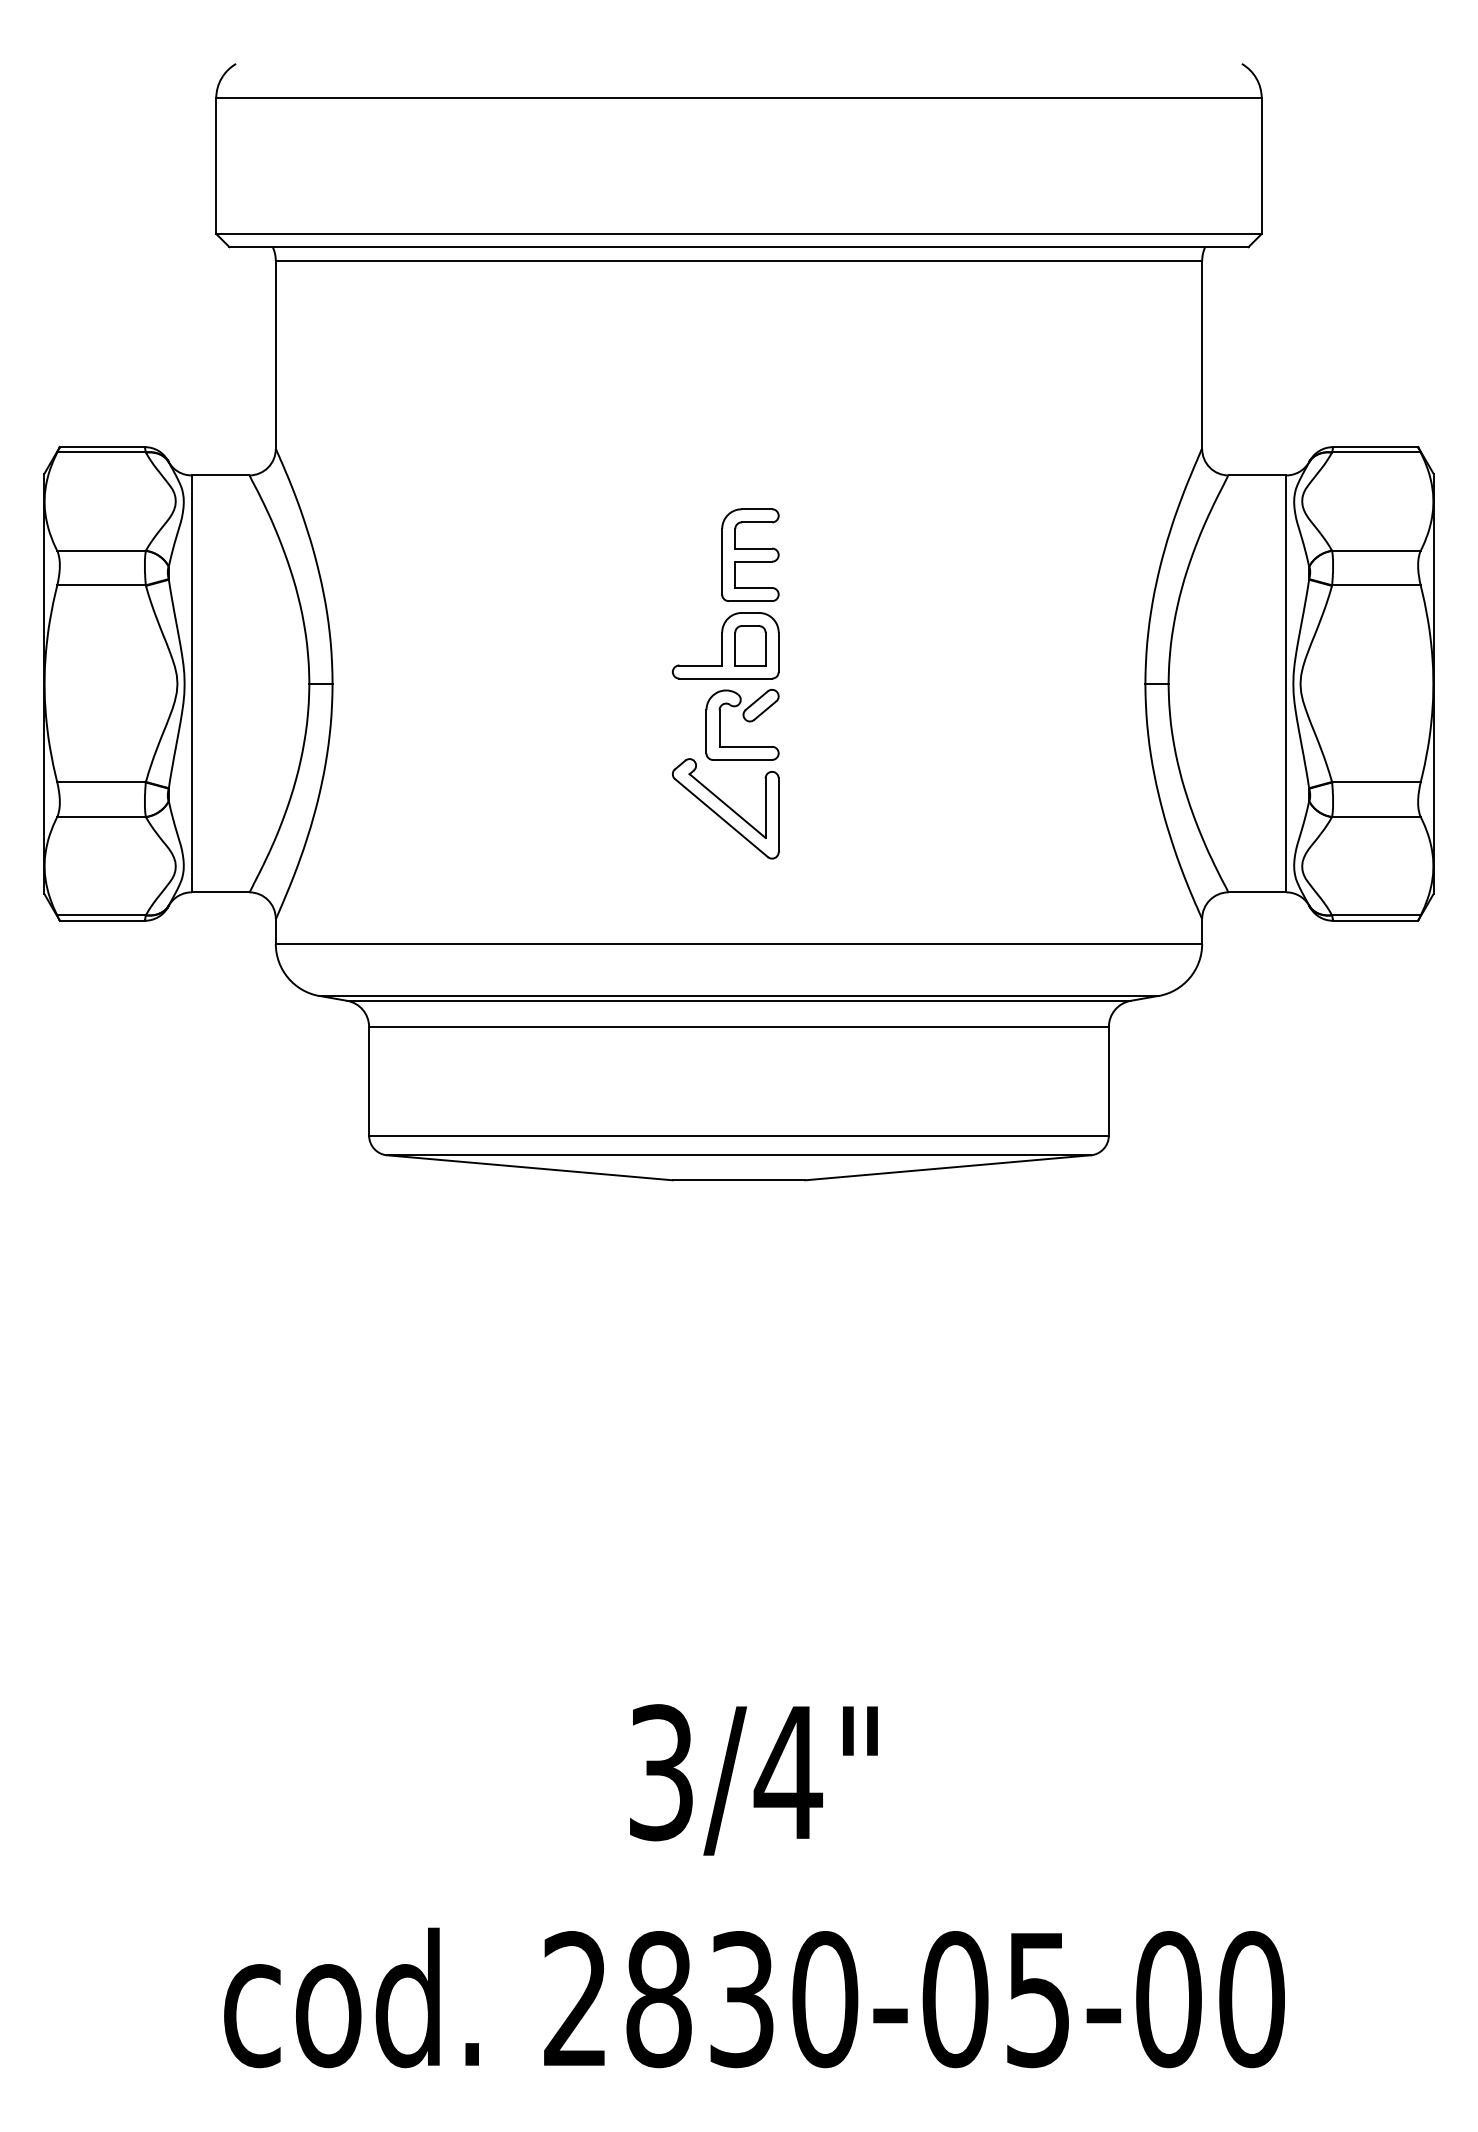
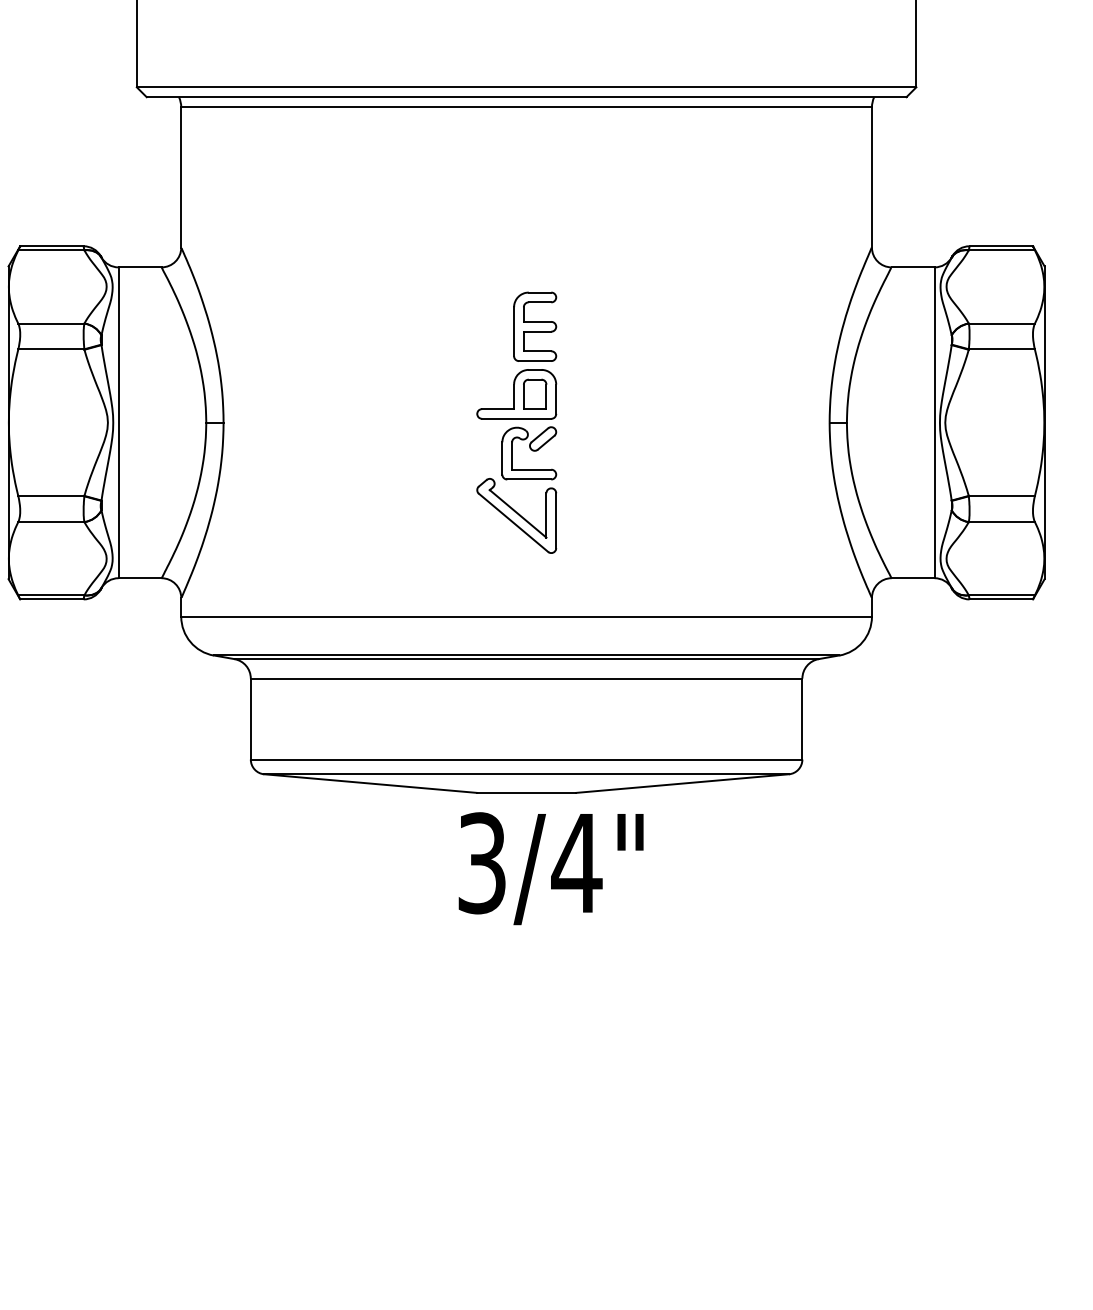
text: (753, 1779) -> (550, 868), moved

